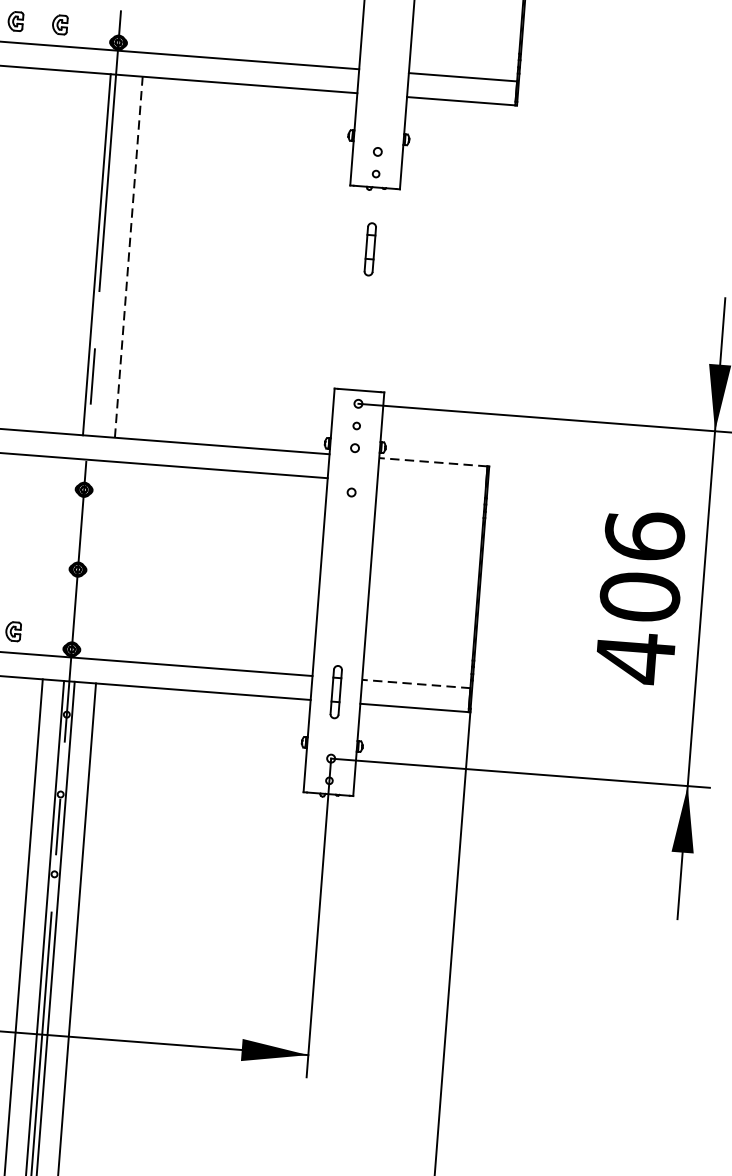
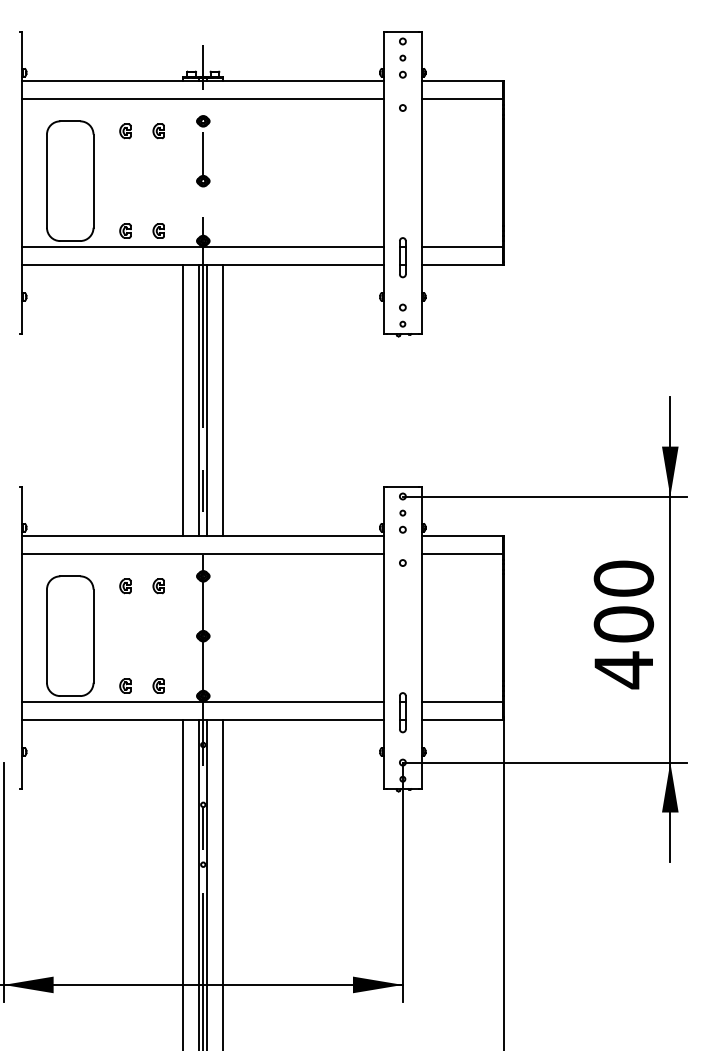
part: (369, 249) -> (402, 257), moved
line: (75, 253) -> (183, 400), added
line: (107, 255) -> (207, 400), added
line: (129, 256) -> (223, 399), dashed -> solid
line: (433, 461) -> (462, 535), dashed -> solid
line: (430, 485) -> (461, 553), added
part: (23, 498) -> (158, 586), added
text: (644, 535) -> (623, 578), 406 -> 400
line: (416, 684) -> (462, 702), dashed -> solid

